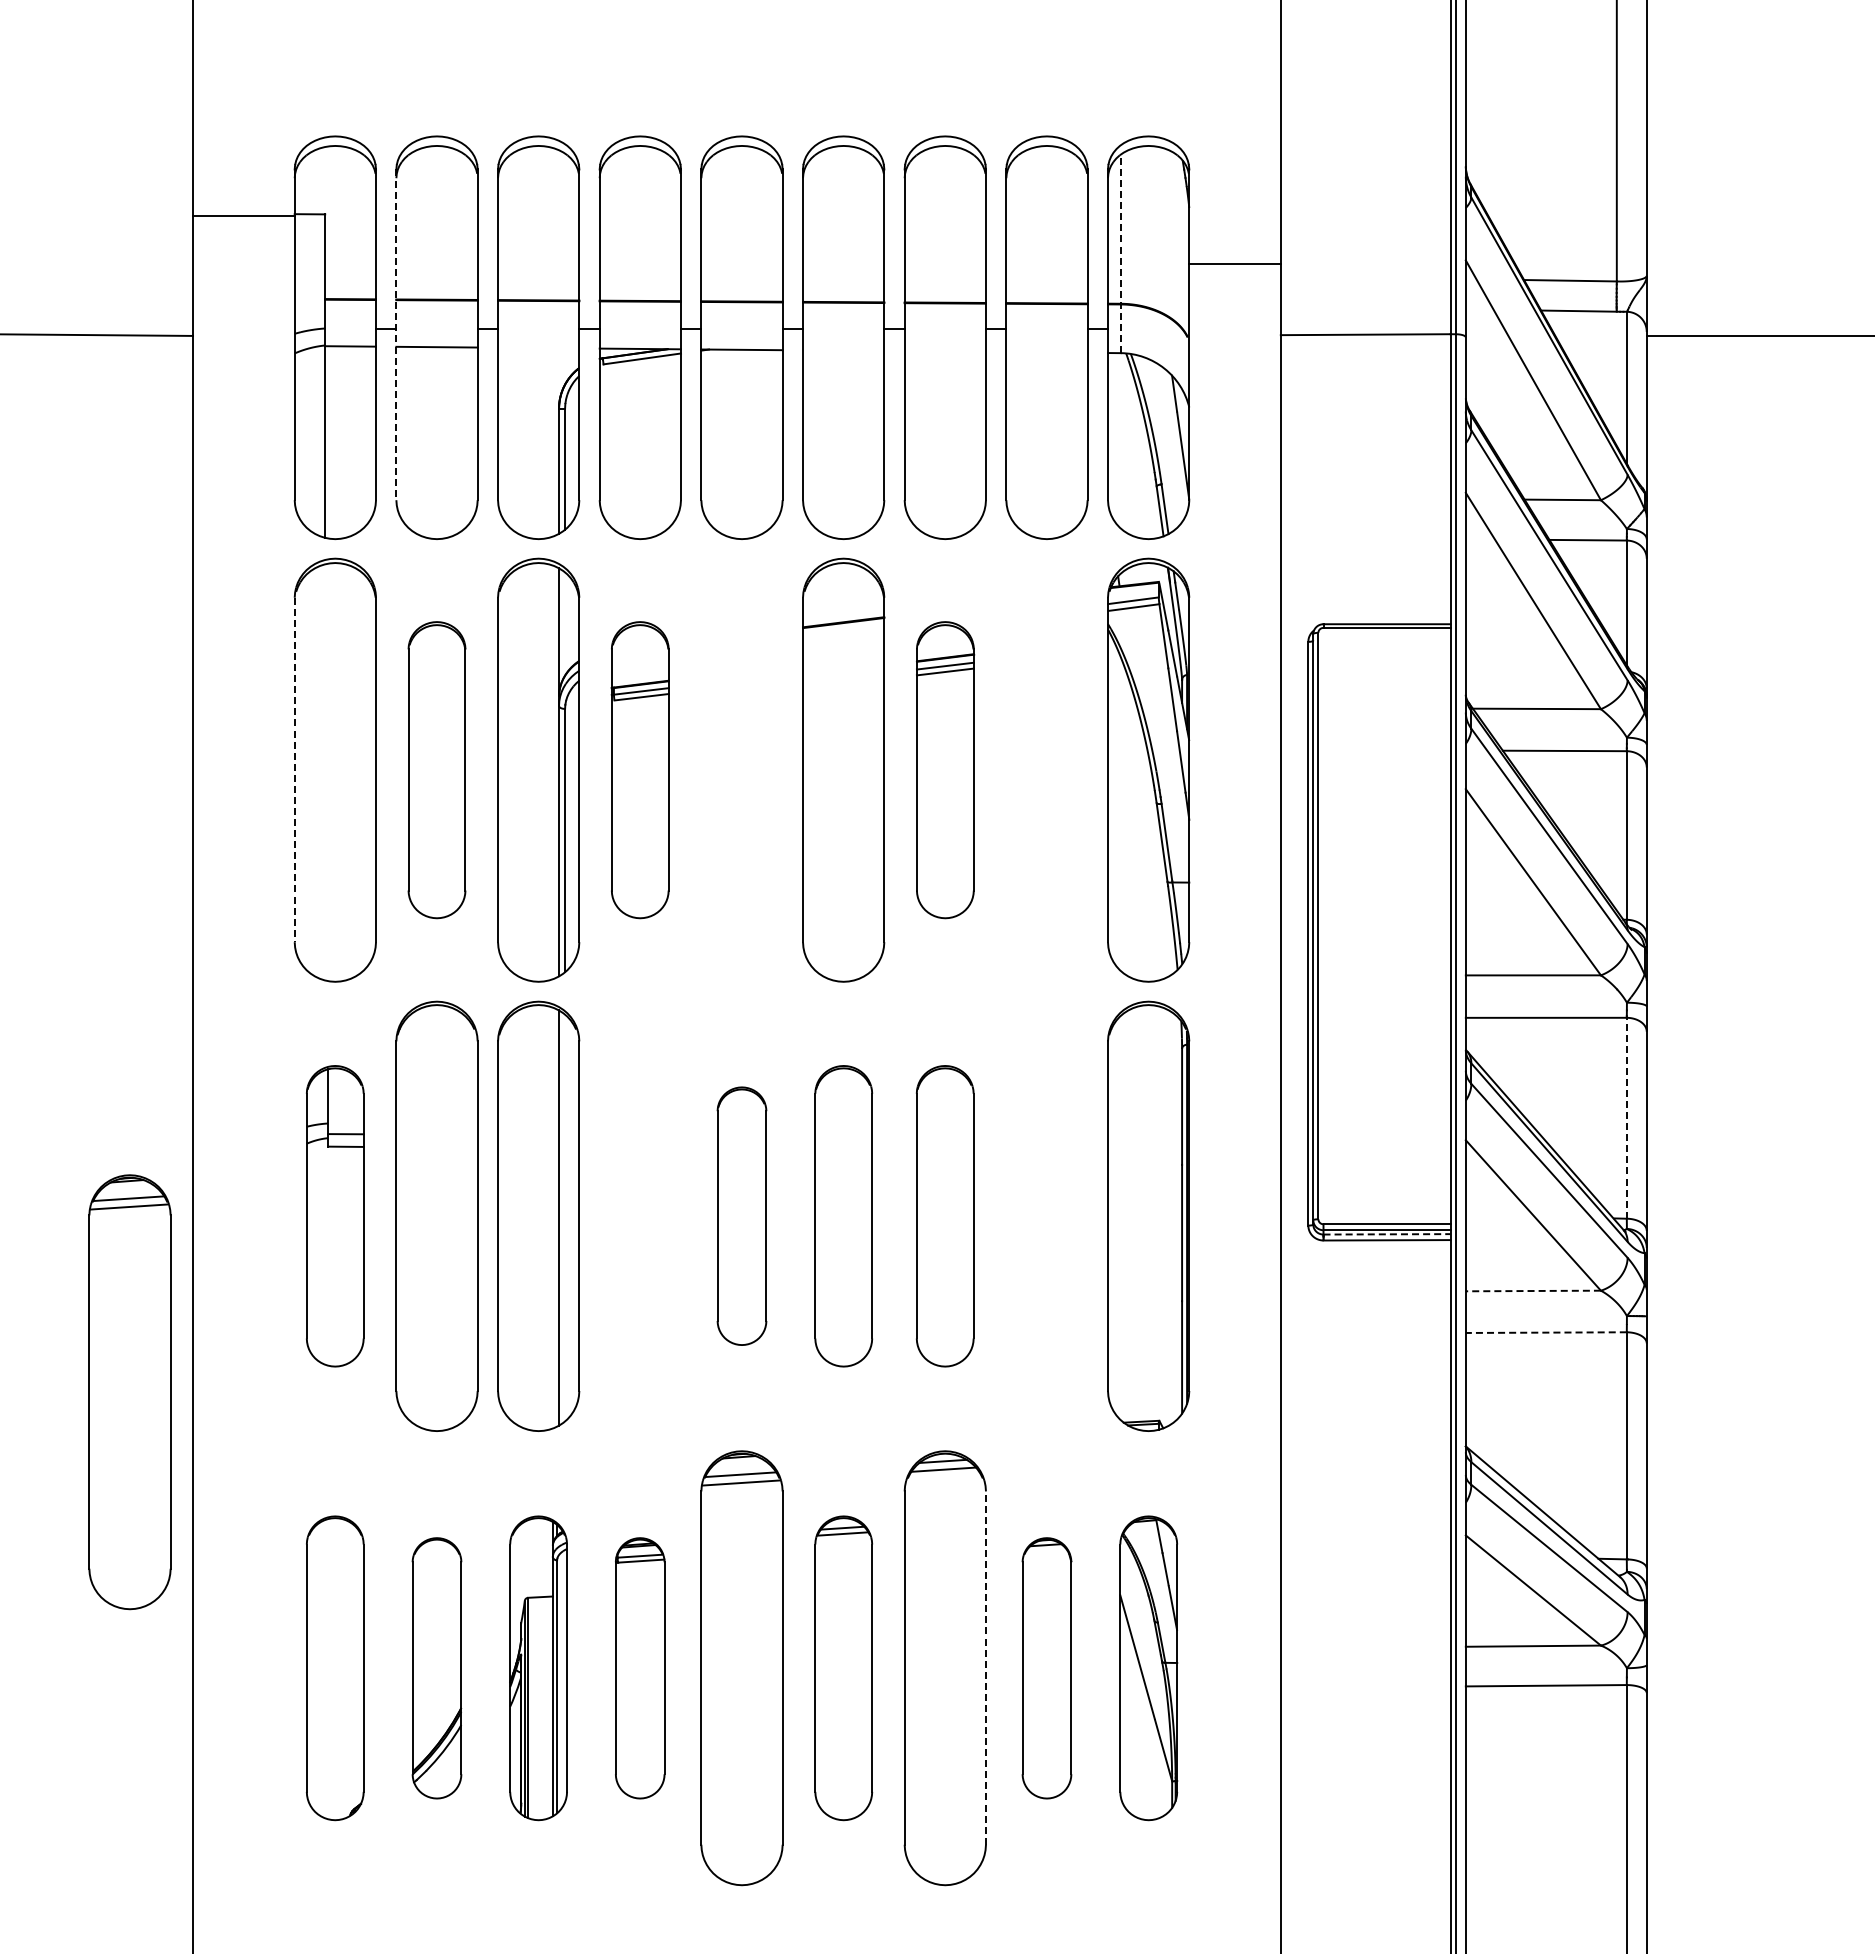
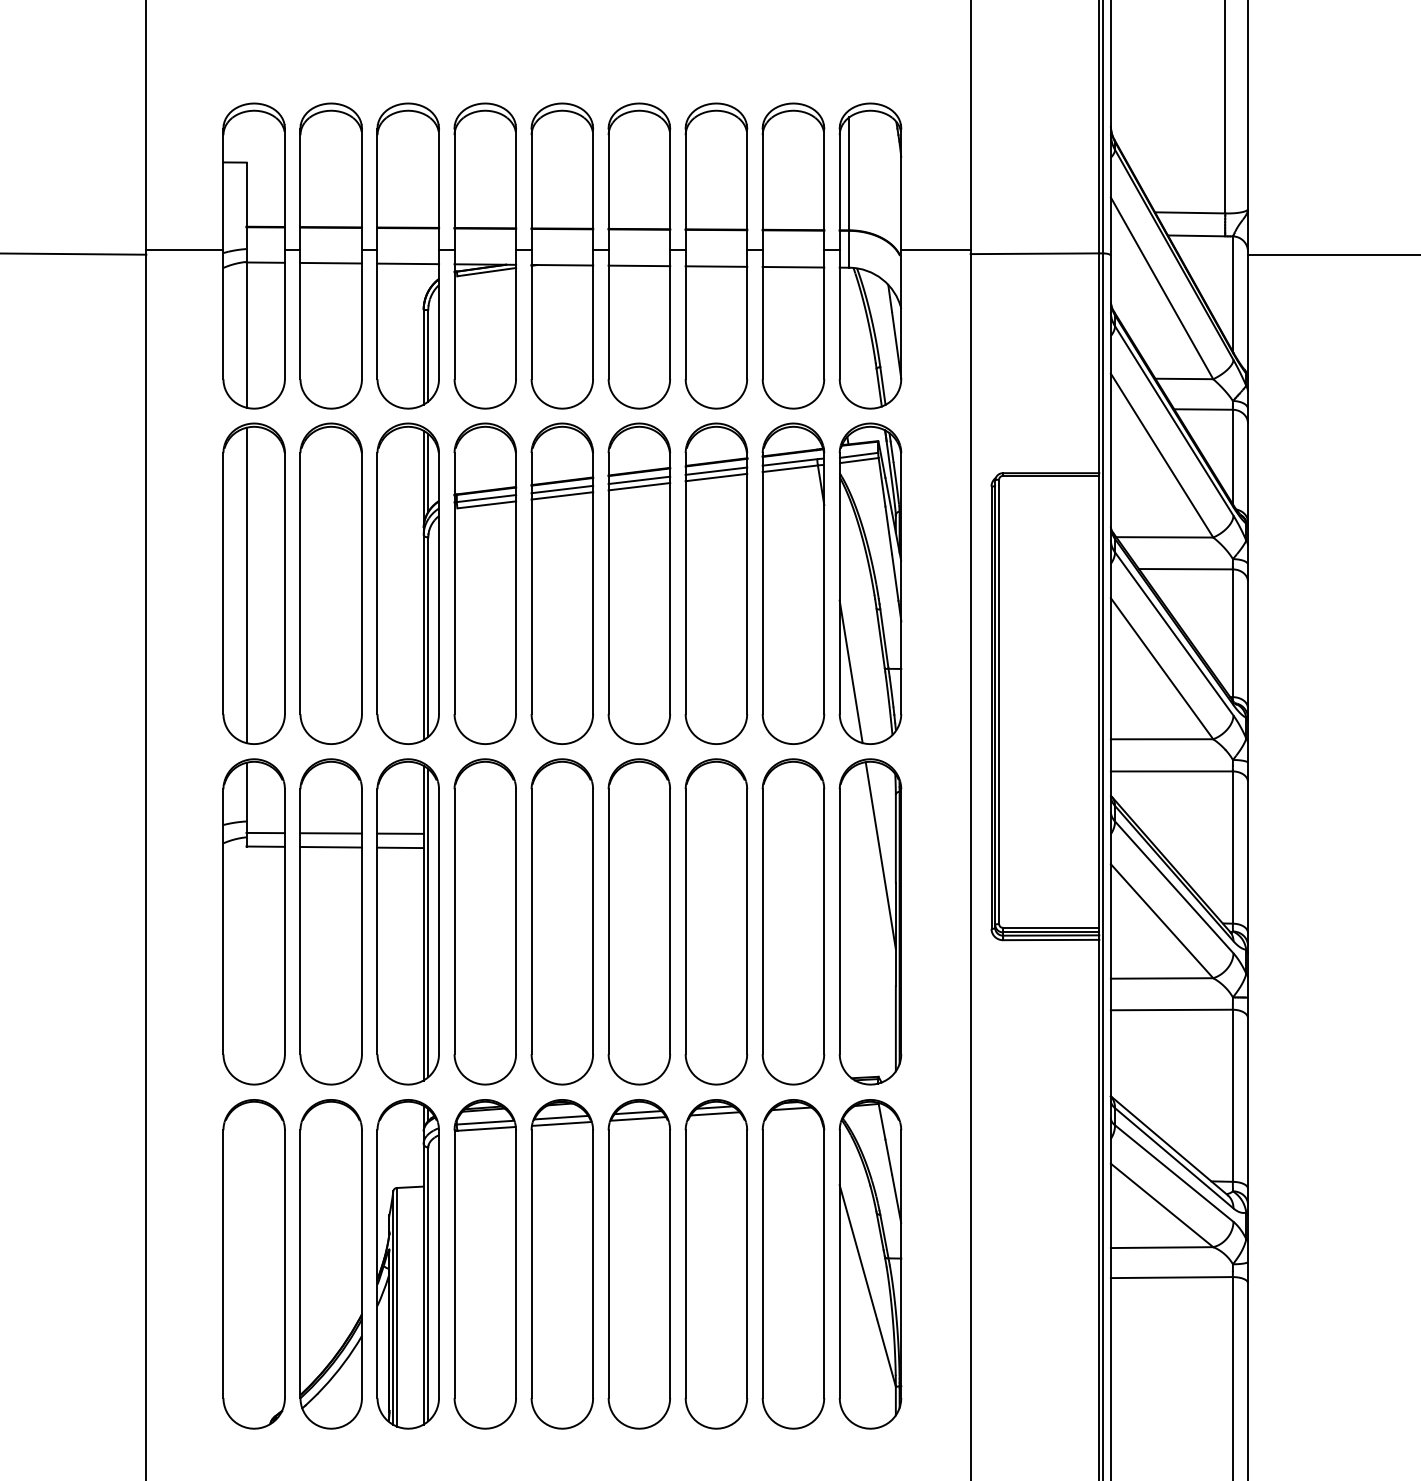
line: (243, 216) -> (184, 249), moved
line: (1120, 253) -> (849, 192), dashed -> solid
line: (1234, 264) -> (935, 249), moved
line: (396, 335) -> (300, 254), dashed -> solid
line: (538, 347) -> (408, 263), added
line: (843, 350) -> (639, 265), added
line: (944, 351) -> (715, 266), added
line: (1046, 352) -> (793, 267), added
line: (565, 623) -> (428, 472), added
line: (843, 633) -> (639, 480), added
line: (843, 641) -> (639, 486), added
part: (436, 769) -> (330, 583), size x1.43
part: (639, 769) -> (484, 583), size x1.43
part: (741, 769) -> (561, 583), added
part: (945, 769) -> (716, 583), size x1.43
part: (1046, 769) -> (793, 583), added
line: (294, 770) -> (223, 584), dashed -> solid
line: (325, 772) -> (246, 585), added
line: (1122, 886) -> (850, 671), added
line: (436, 1099) -> (330, 833), added
line: (528, 1099) -> (400, 833), added
line: (436, 1117) -> (330, 846), added
line: (1626, 1117) -> (1232, 846), dashed -> solid
line: (528, 1118) -> (400, 847), added
line: (1162, 1128) -> (881, 855), added
part: (334, 1215) -> (253, 921), size x1.43
part: (639, 1215) -> (484, 921), added
part: (741, 1215) -> (561, 921), size x1.67
part: (843, 1215) -> (639, 921), size x1.43
part: (944, 1215) -> (715, 921), size x1.43
part: (1046, 1215) -> (793, 921), added
line: (565, 1217) -> (428, 922), added
line: (1387, 1234) -> (1051, 935), dashed -> solid
line: (1533, 1291) -> (1162, 978), dashed -> solid
line: (1545, 1332) -> (1171, 1009), dashed -> solid
part: (129, 1392) -> (98, 1055), removed
part: (334, 1668) -> (253, 1264), size x1.43
part: (436, 1668) -> (330, 1264), size x1.67
part: (538, 1668) -> (408, 1264), size x1.43
part: (639, 1668) -> (484, 1264), size x1.67
part: (843, 1668) -> (639, 1264), size x1.43
line: (985, 1668) -> (746, 1264), dashed -> solid
part: (1046, 1668) -> (793, 1264), size x1.67
part: (1148, 1668) -> (870, 1264), size x1.43

